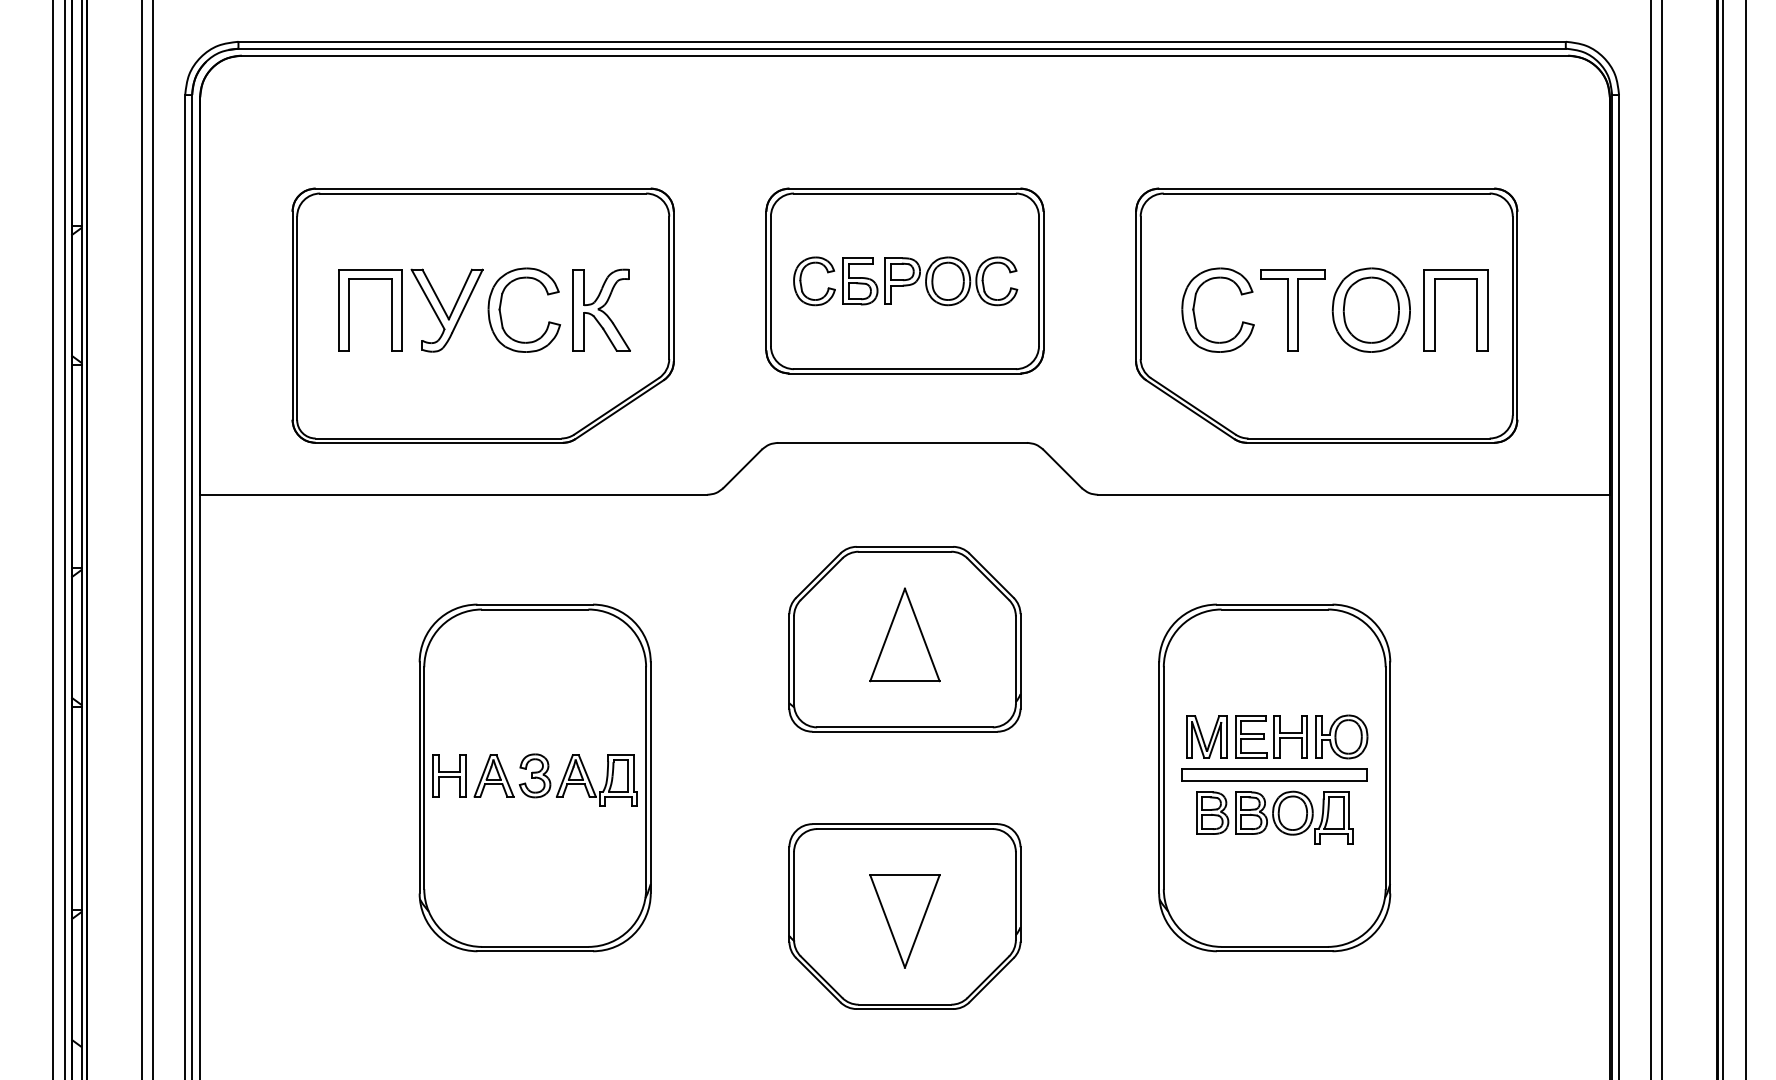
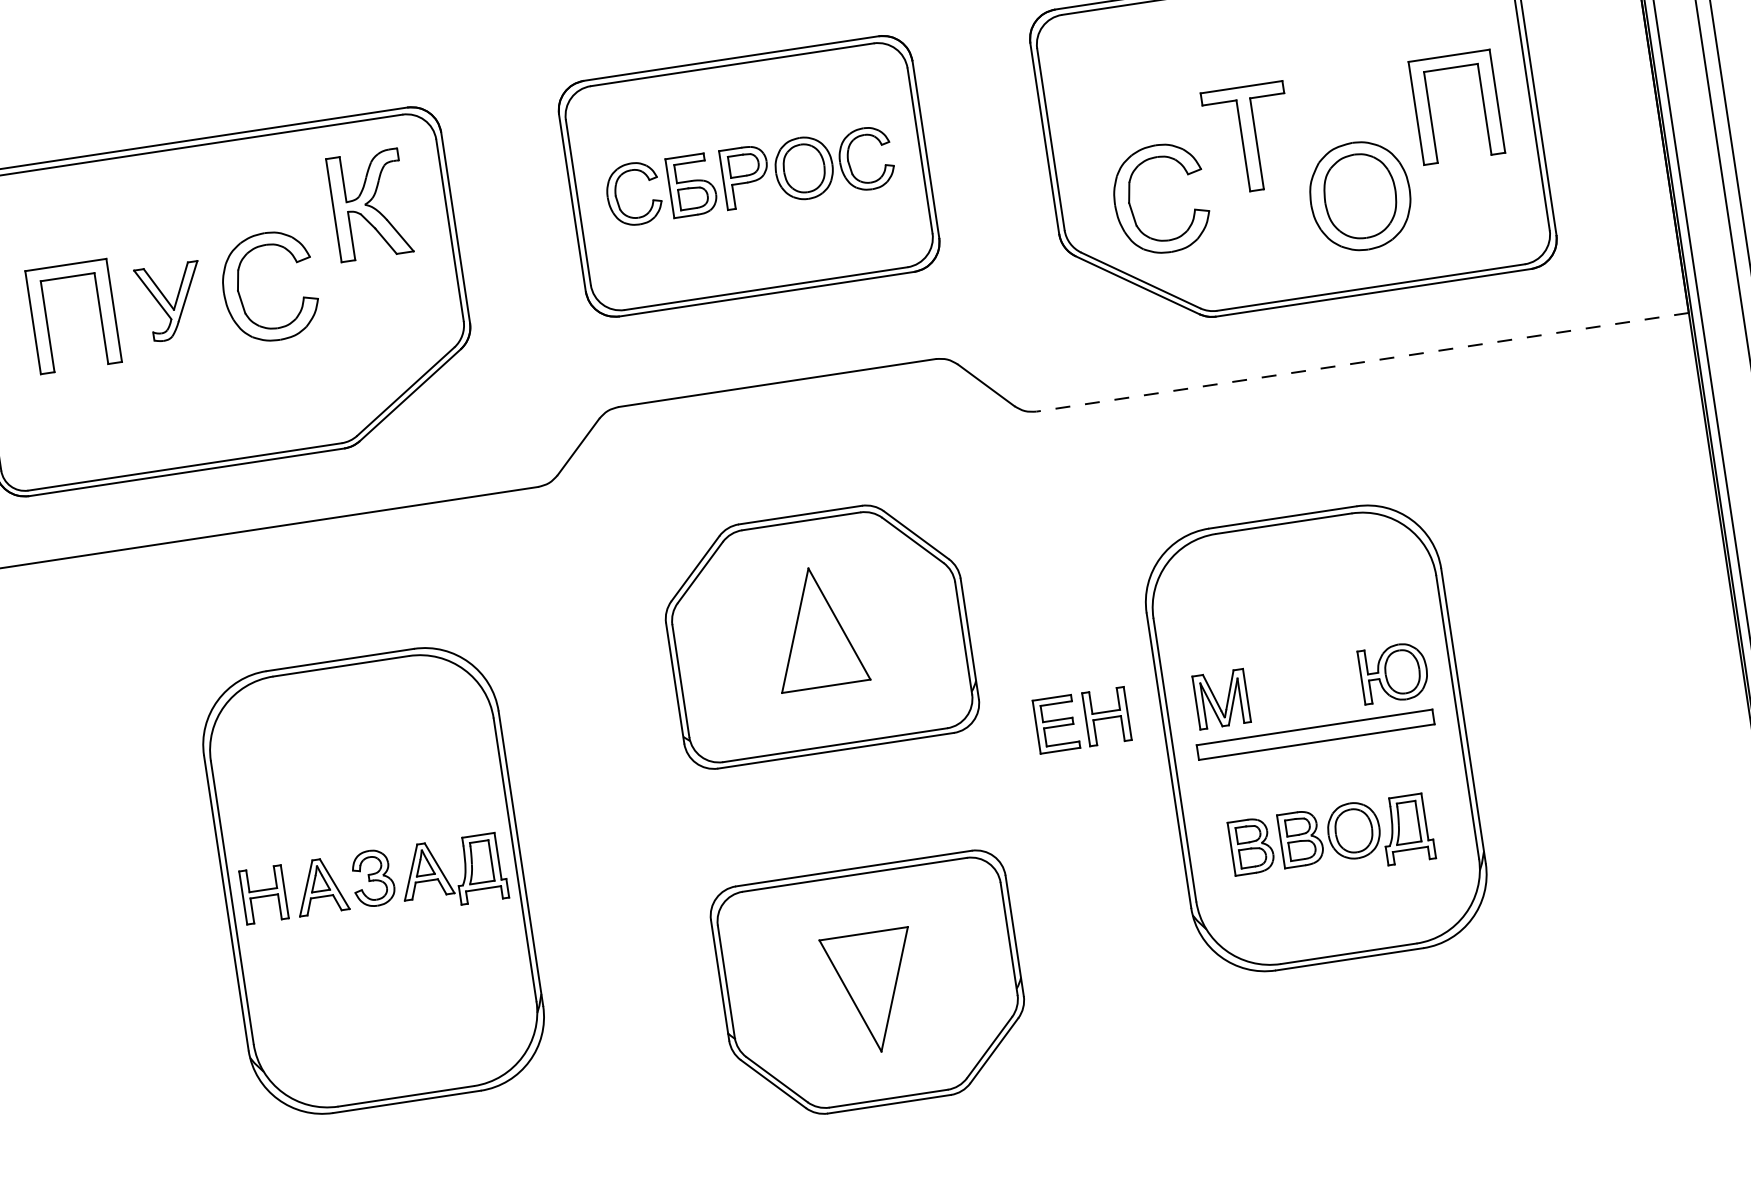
part: (1195, 304) -> (1130, 196), moved
part: (601, 309) -> (369, 204), moved
part: (1370, 309) -> (1359, 195), moved
part: (446, 310) -> (170, 302), size x0.7
line: (1353, 494) -> (1362, 361), solid -> dashed
part: (1271, 736) -> (1082, 719), moved
part: (1274, 817) -> (1331, 839), moved

